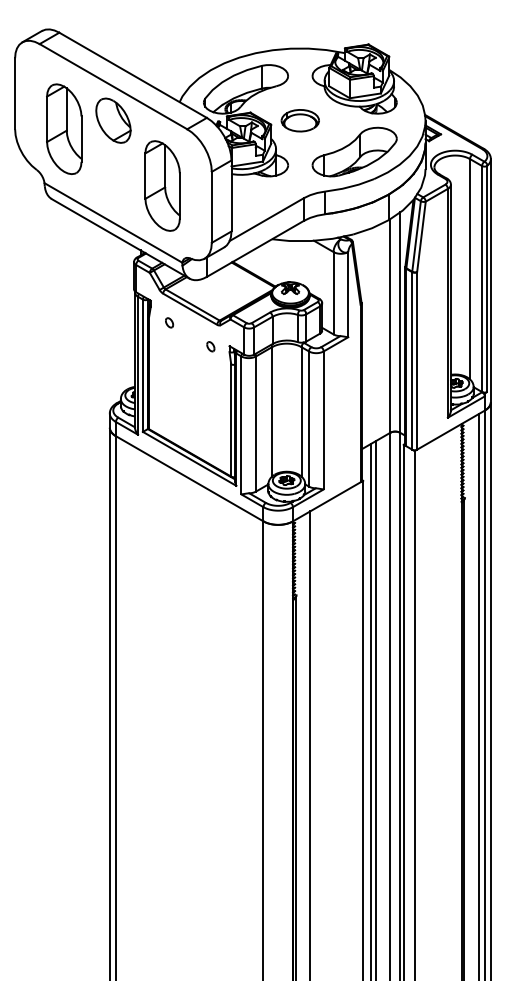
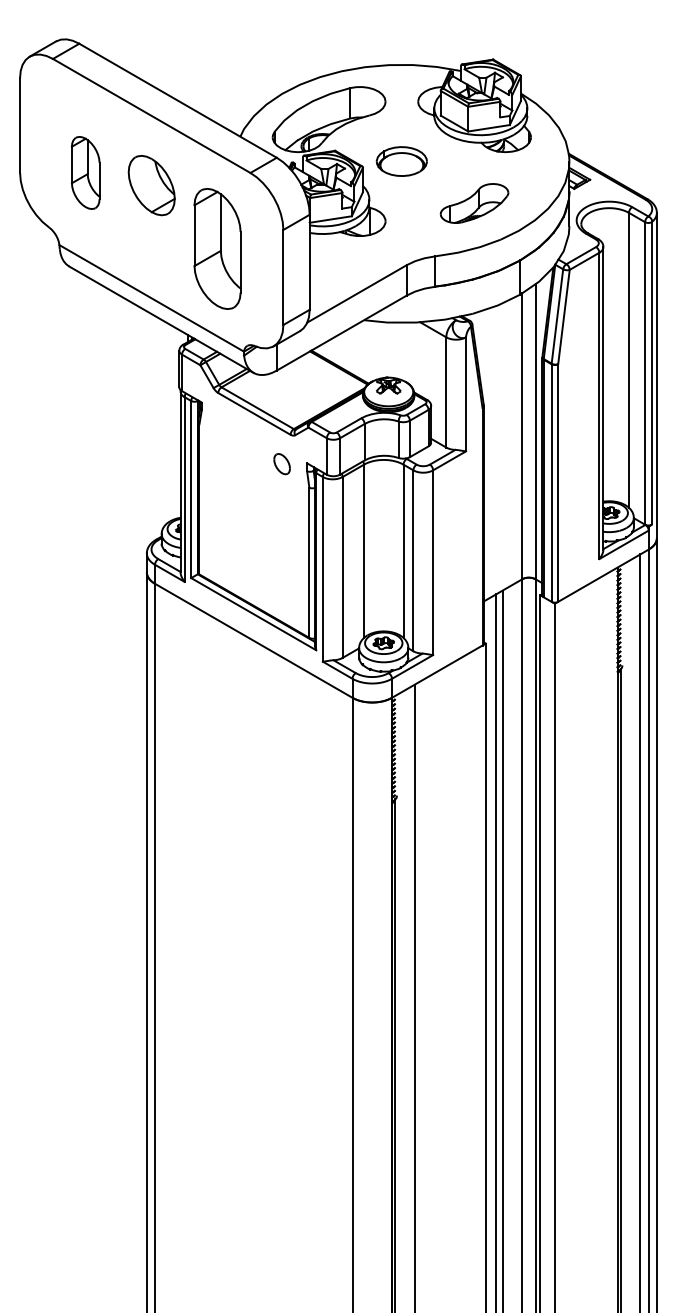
part: (113, 120) -> (151, 185), moved
part: (63, 128) -> (85, 172), size x0.6
part: (354, 152) -> (474, 203), size x0.6
part: (169, 322) -> (226, 431), removed
part: (210, 346) -> (281, 463), size x1.6

